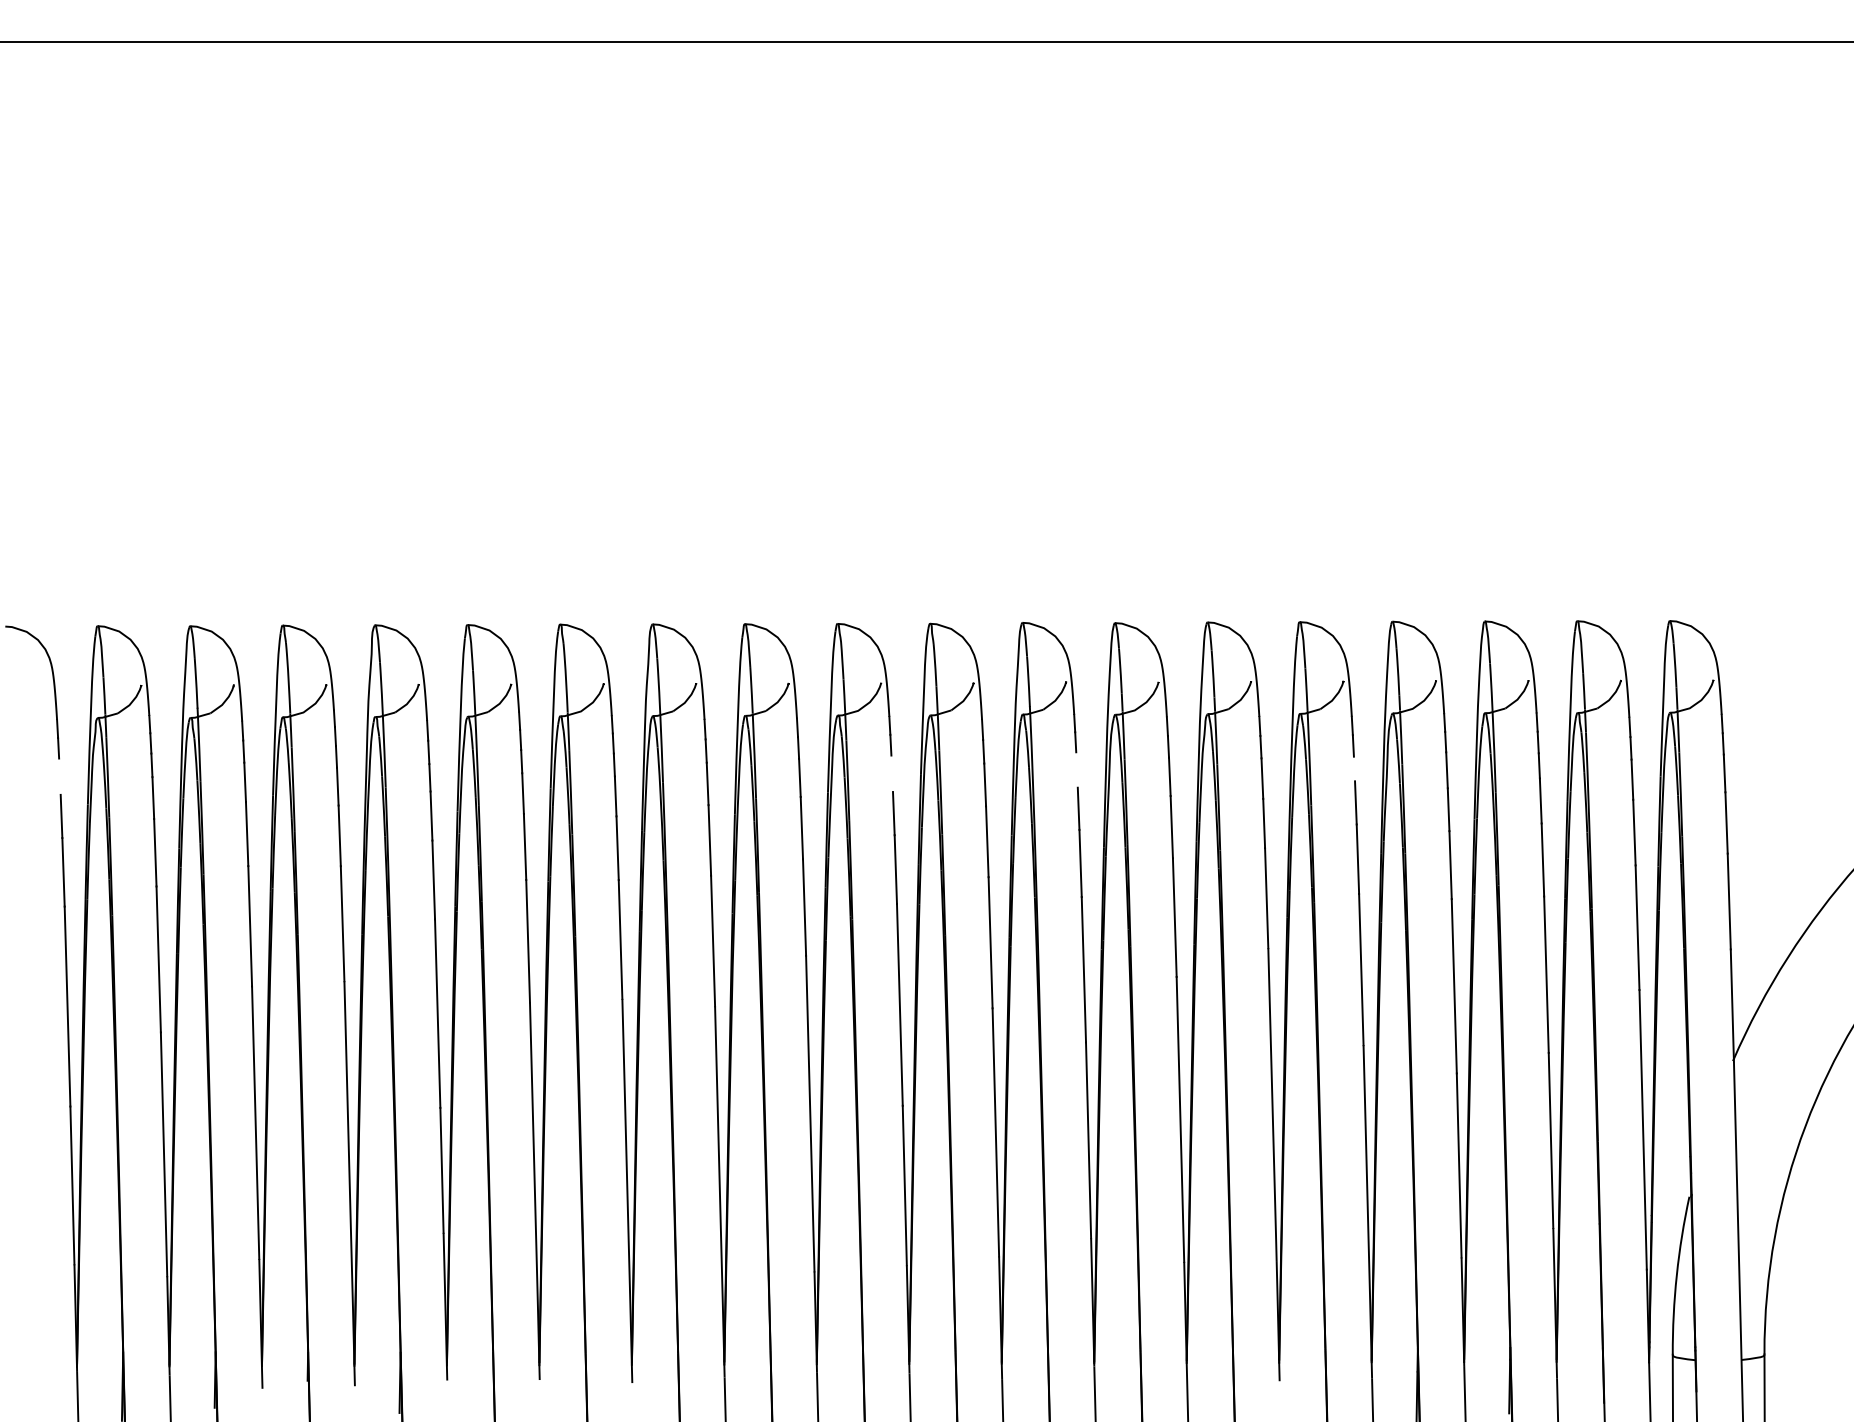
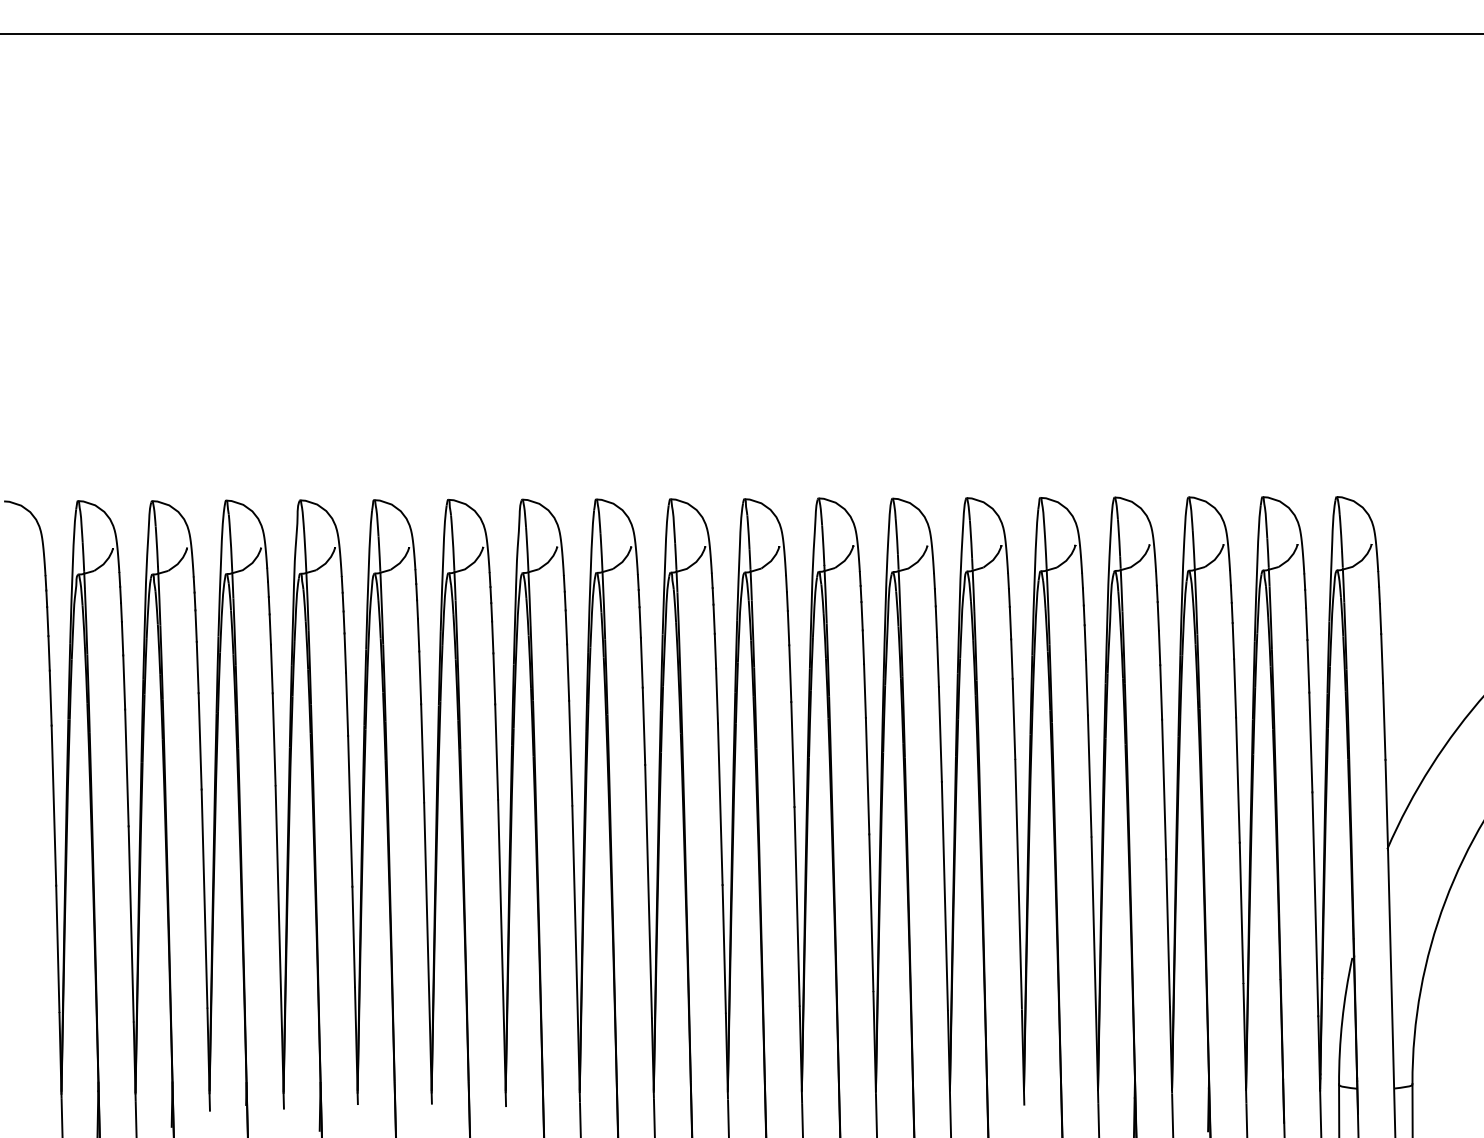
line: (1354, 768) -> (1084, 615), added
line: (1076, 769) -> (861, 615), added
line: (892, 773) -> (714, 619), added
line: (59, 776) -> (47, 621), added

